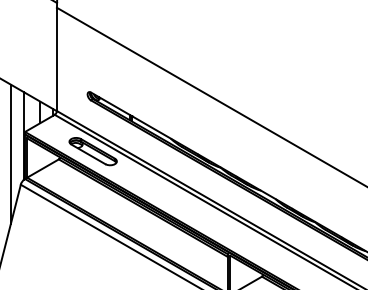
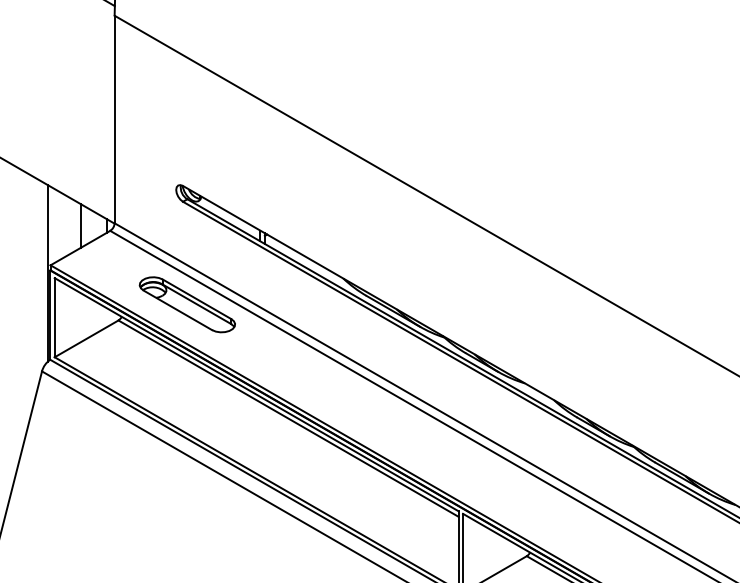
line: (10, 154) -> (21, 310), removed

